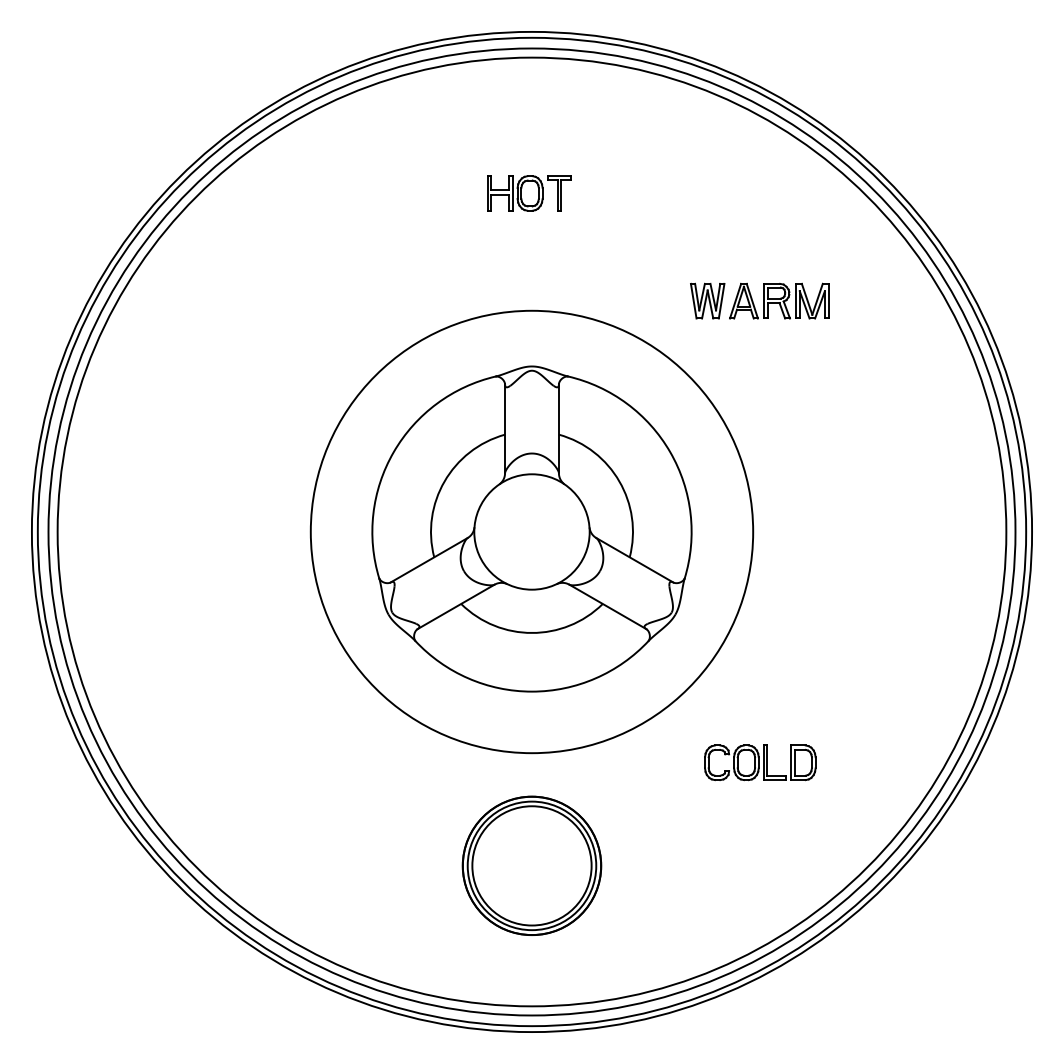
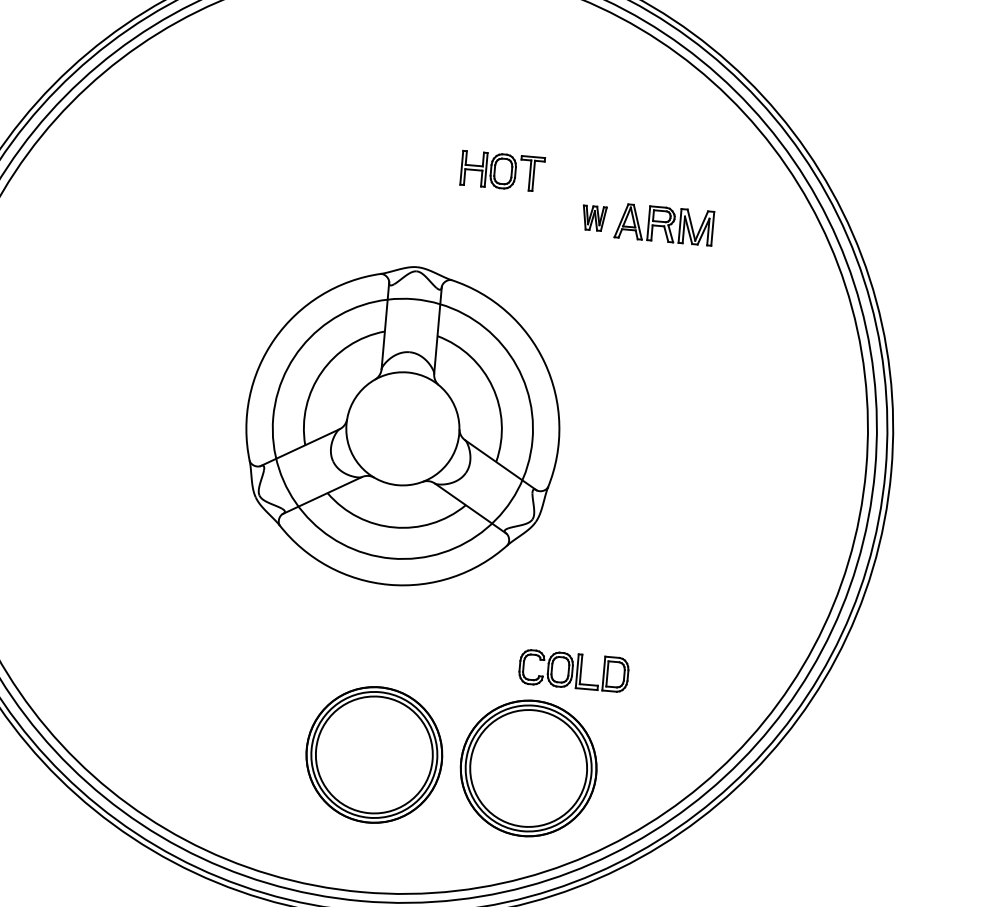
part: (529, 193) -> (502, 171), moved
part: (707, 300) -> (594, 217), size x0.7
circle: (531, 531) -> (402, 428), size x0.6
part: (760, 762) -> (574, 670), moved
part: (689, 865) -> (528, 768), added

